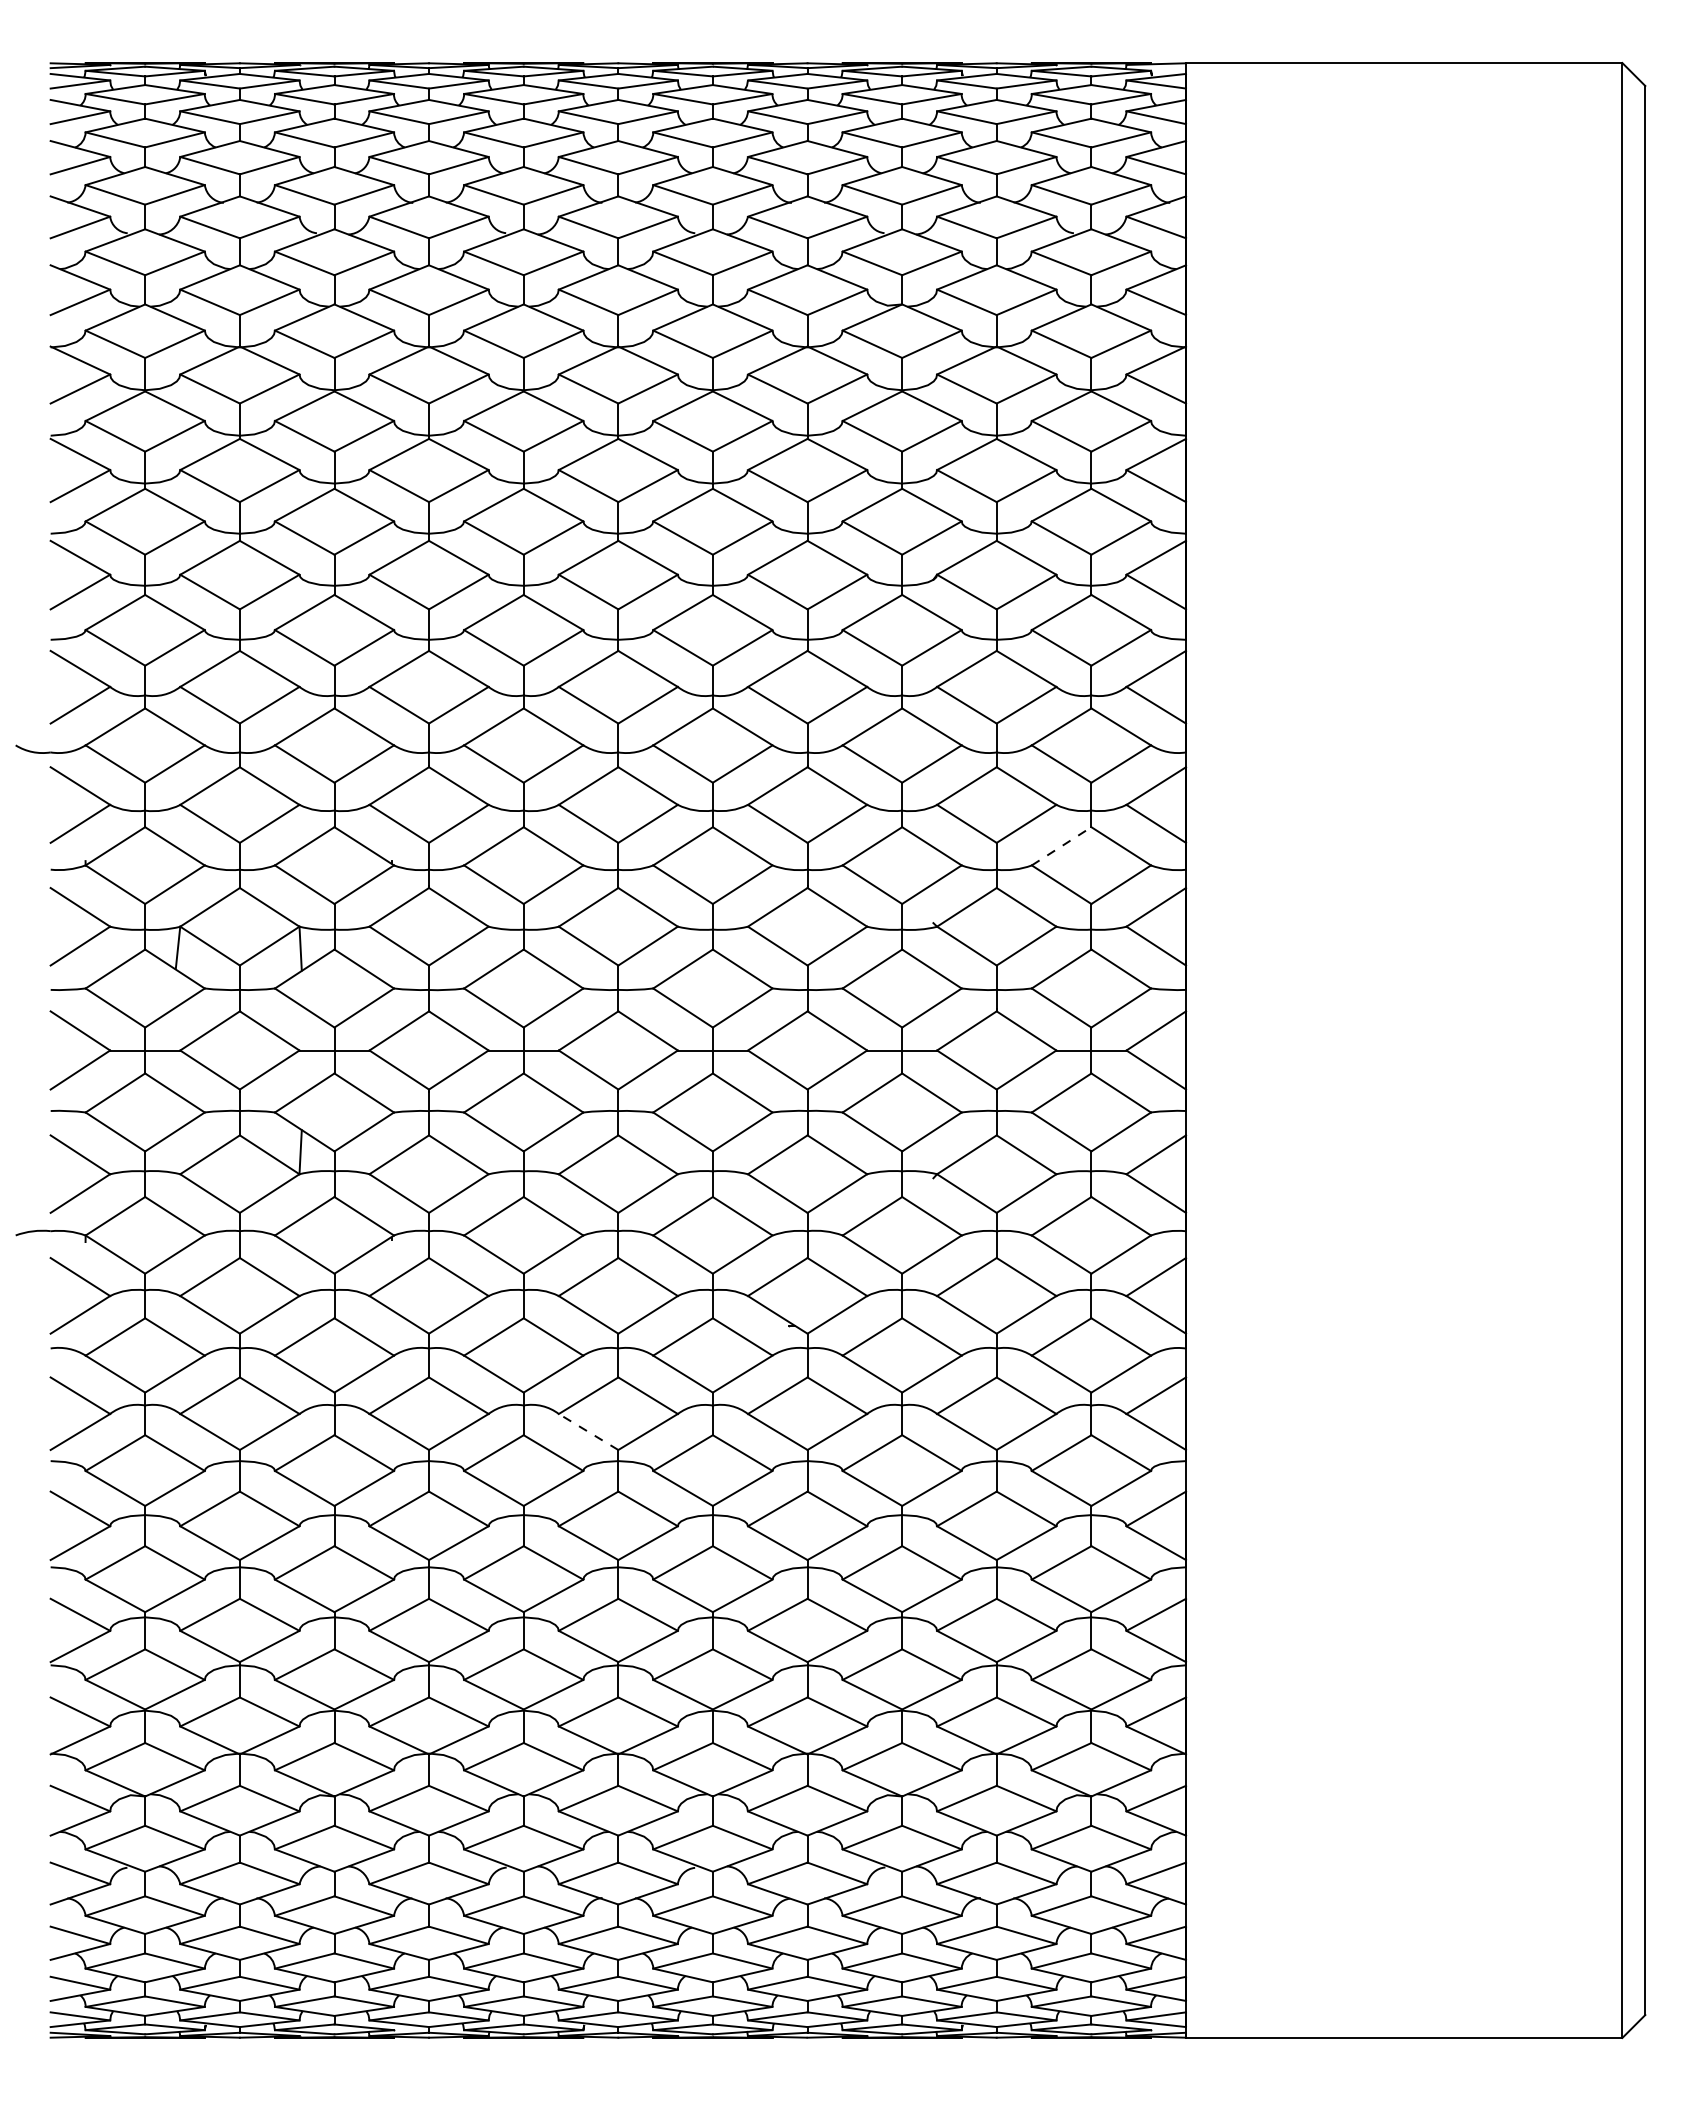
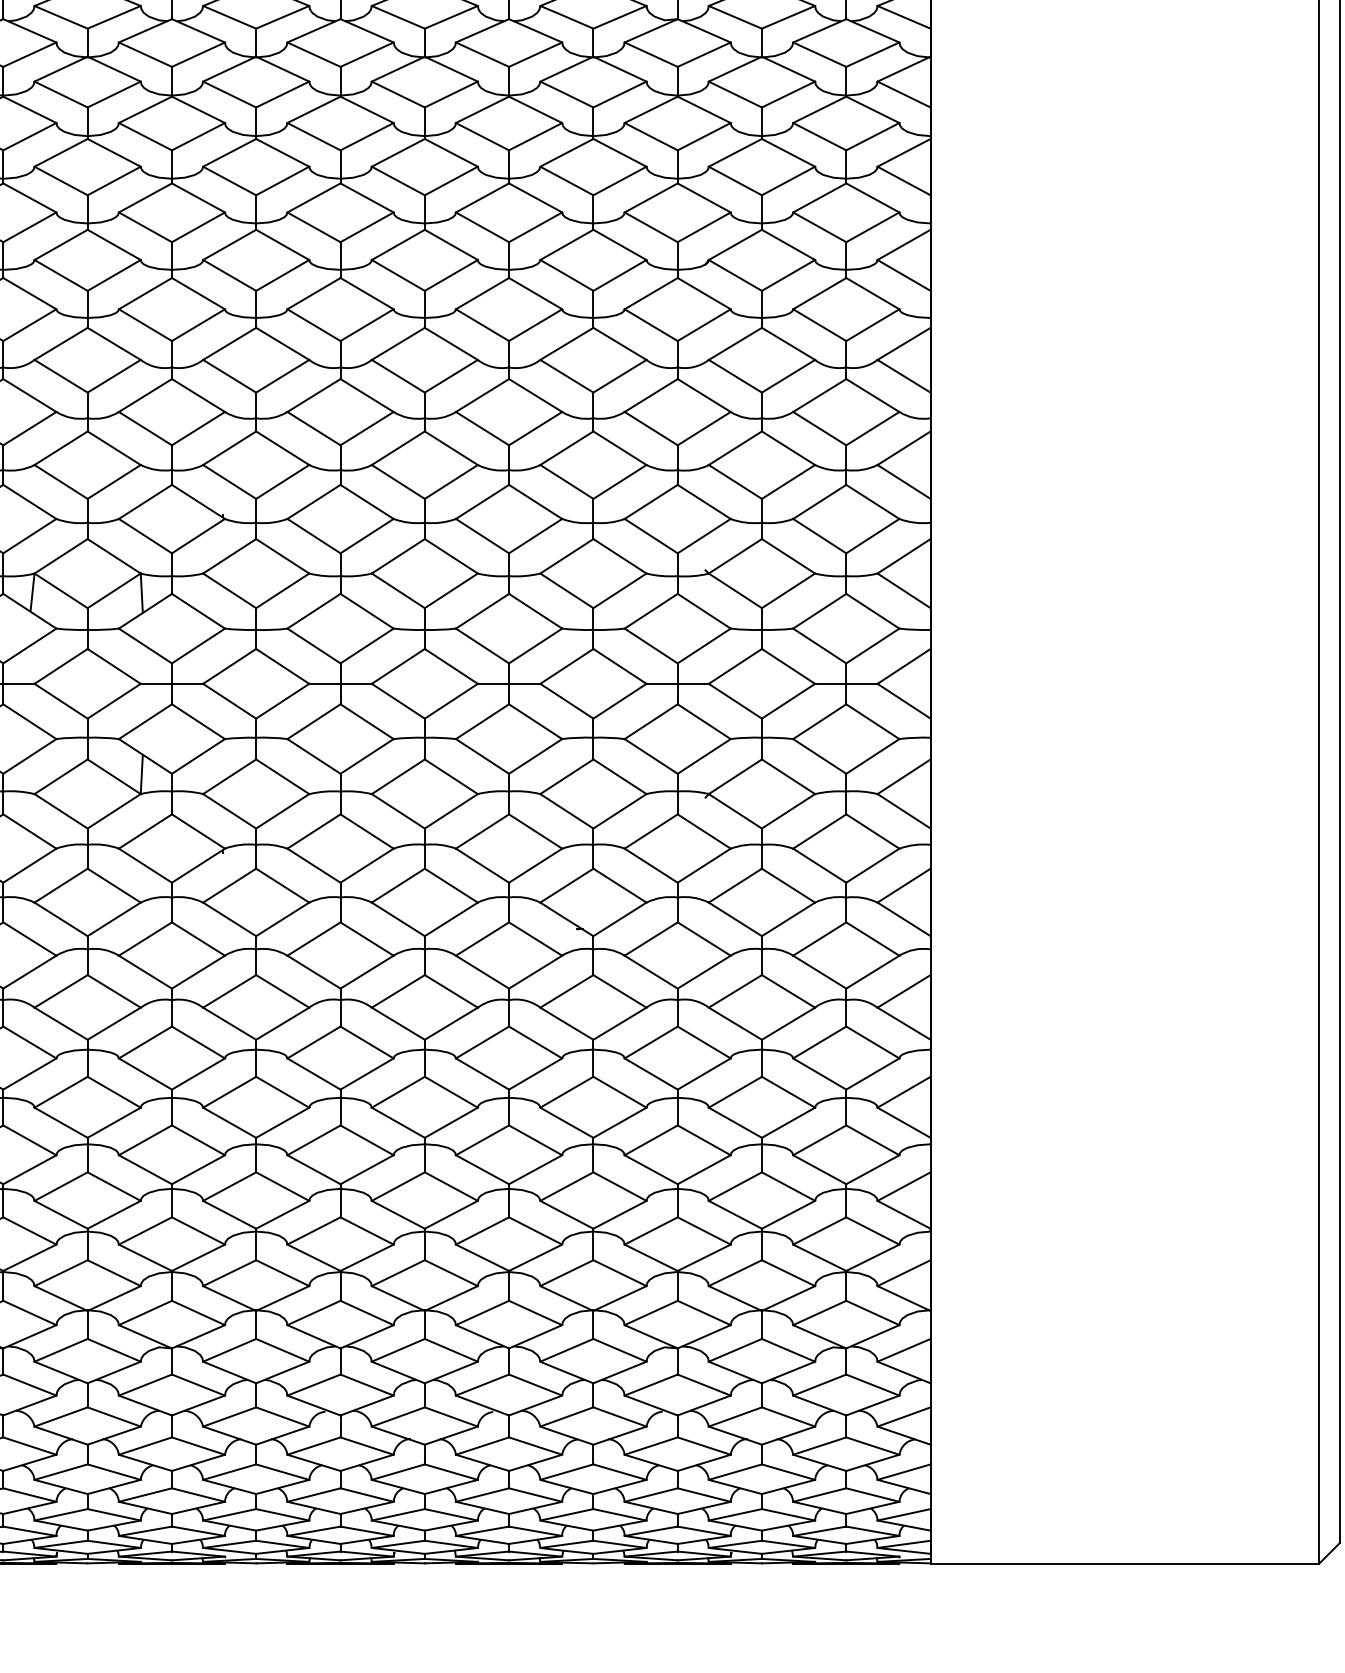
line: (1062, 846) -> (820, 502), dashed -> solid
line: (588, 1432) -> (398, 1024), dashed -> solid

